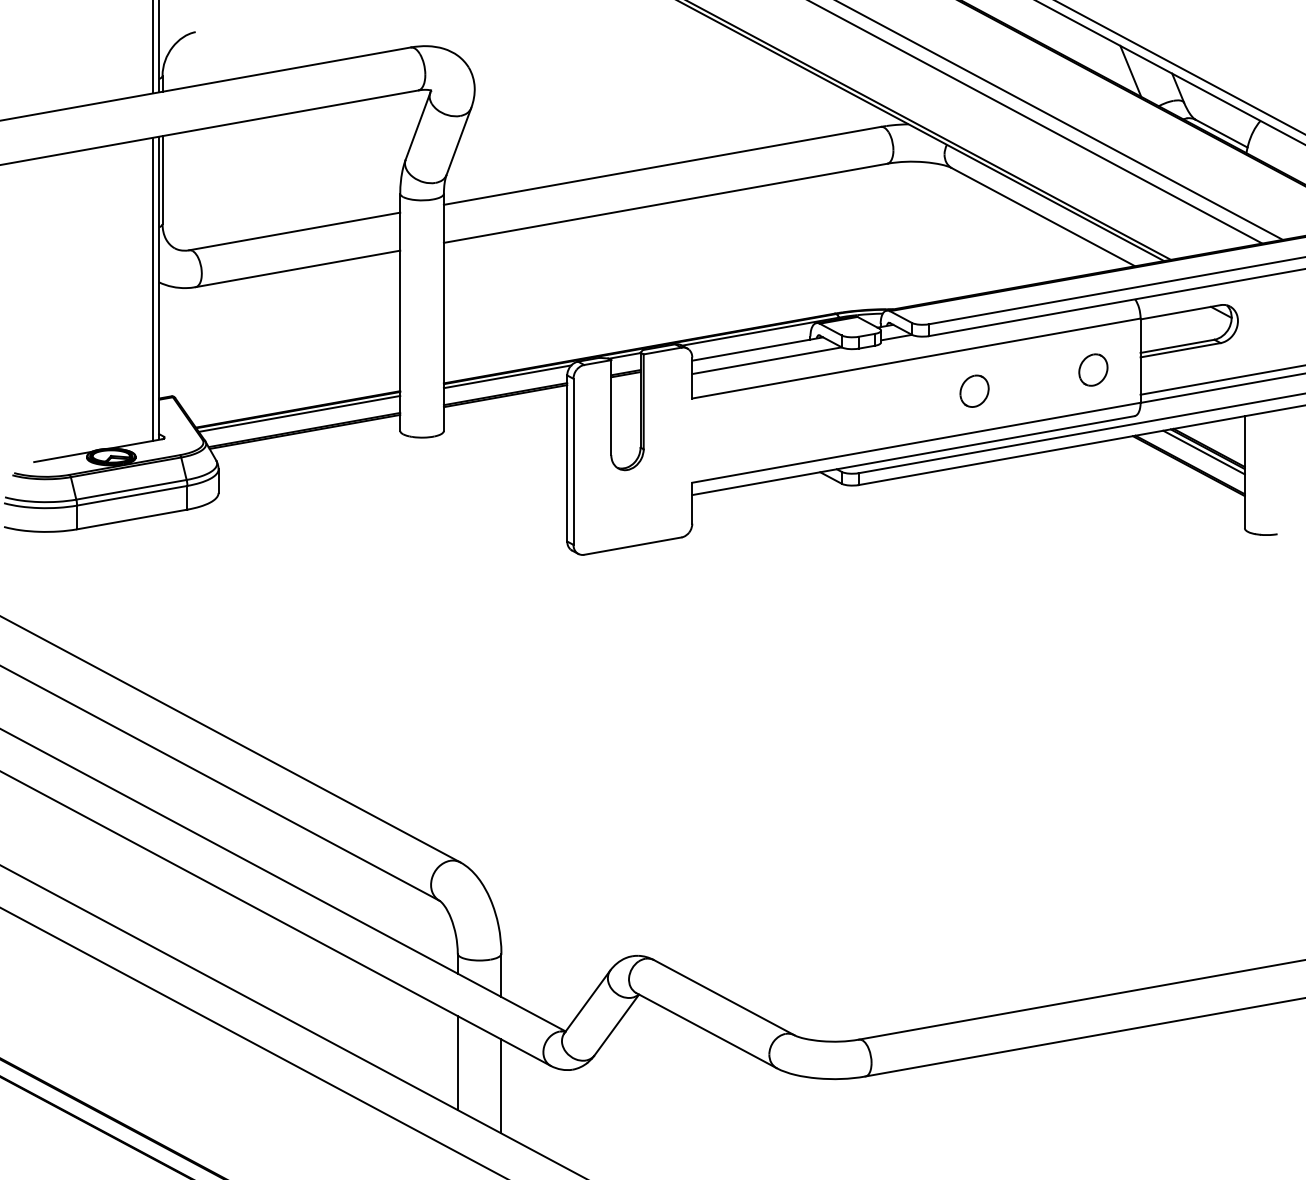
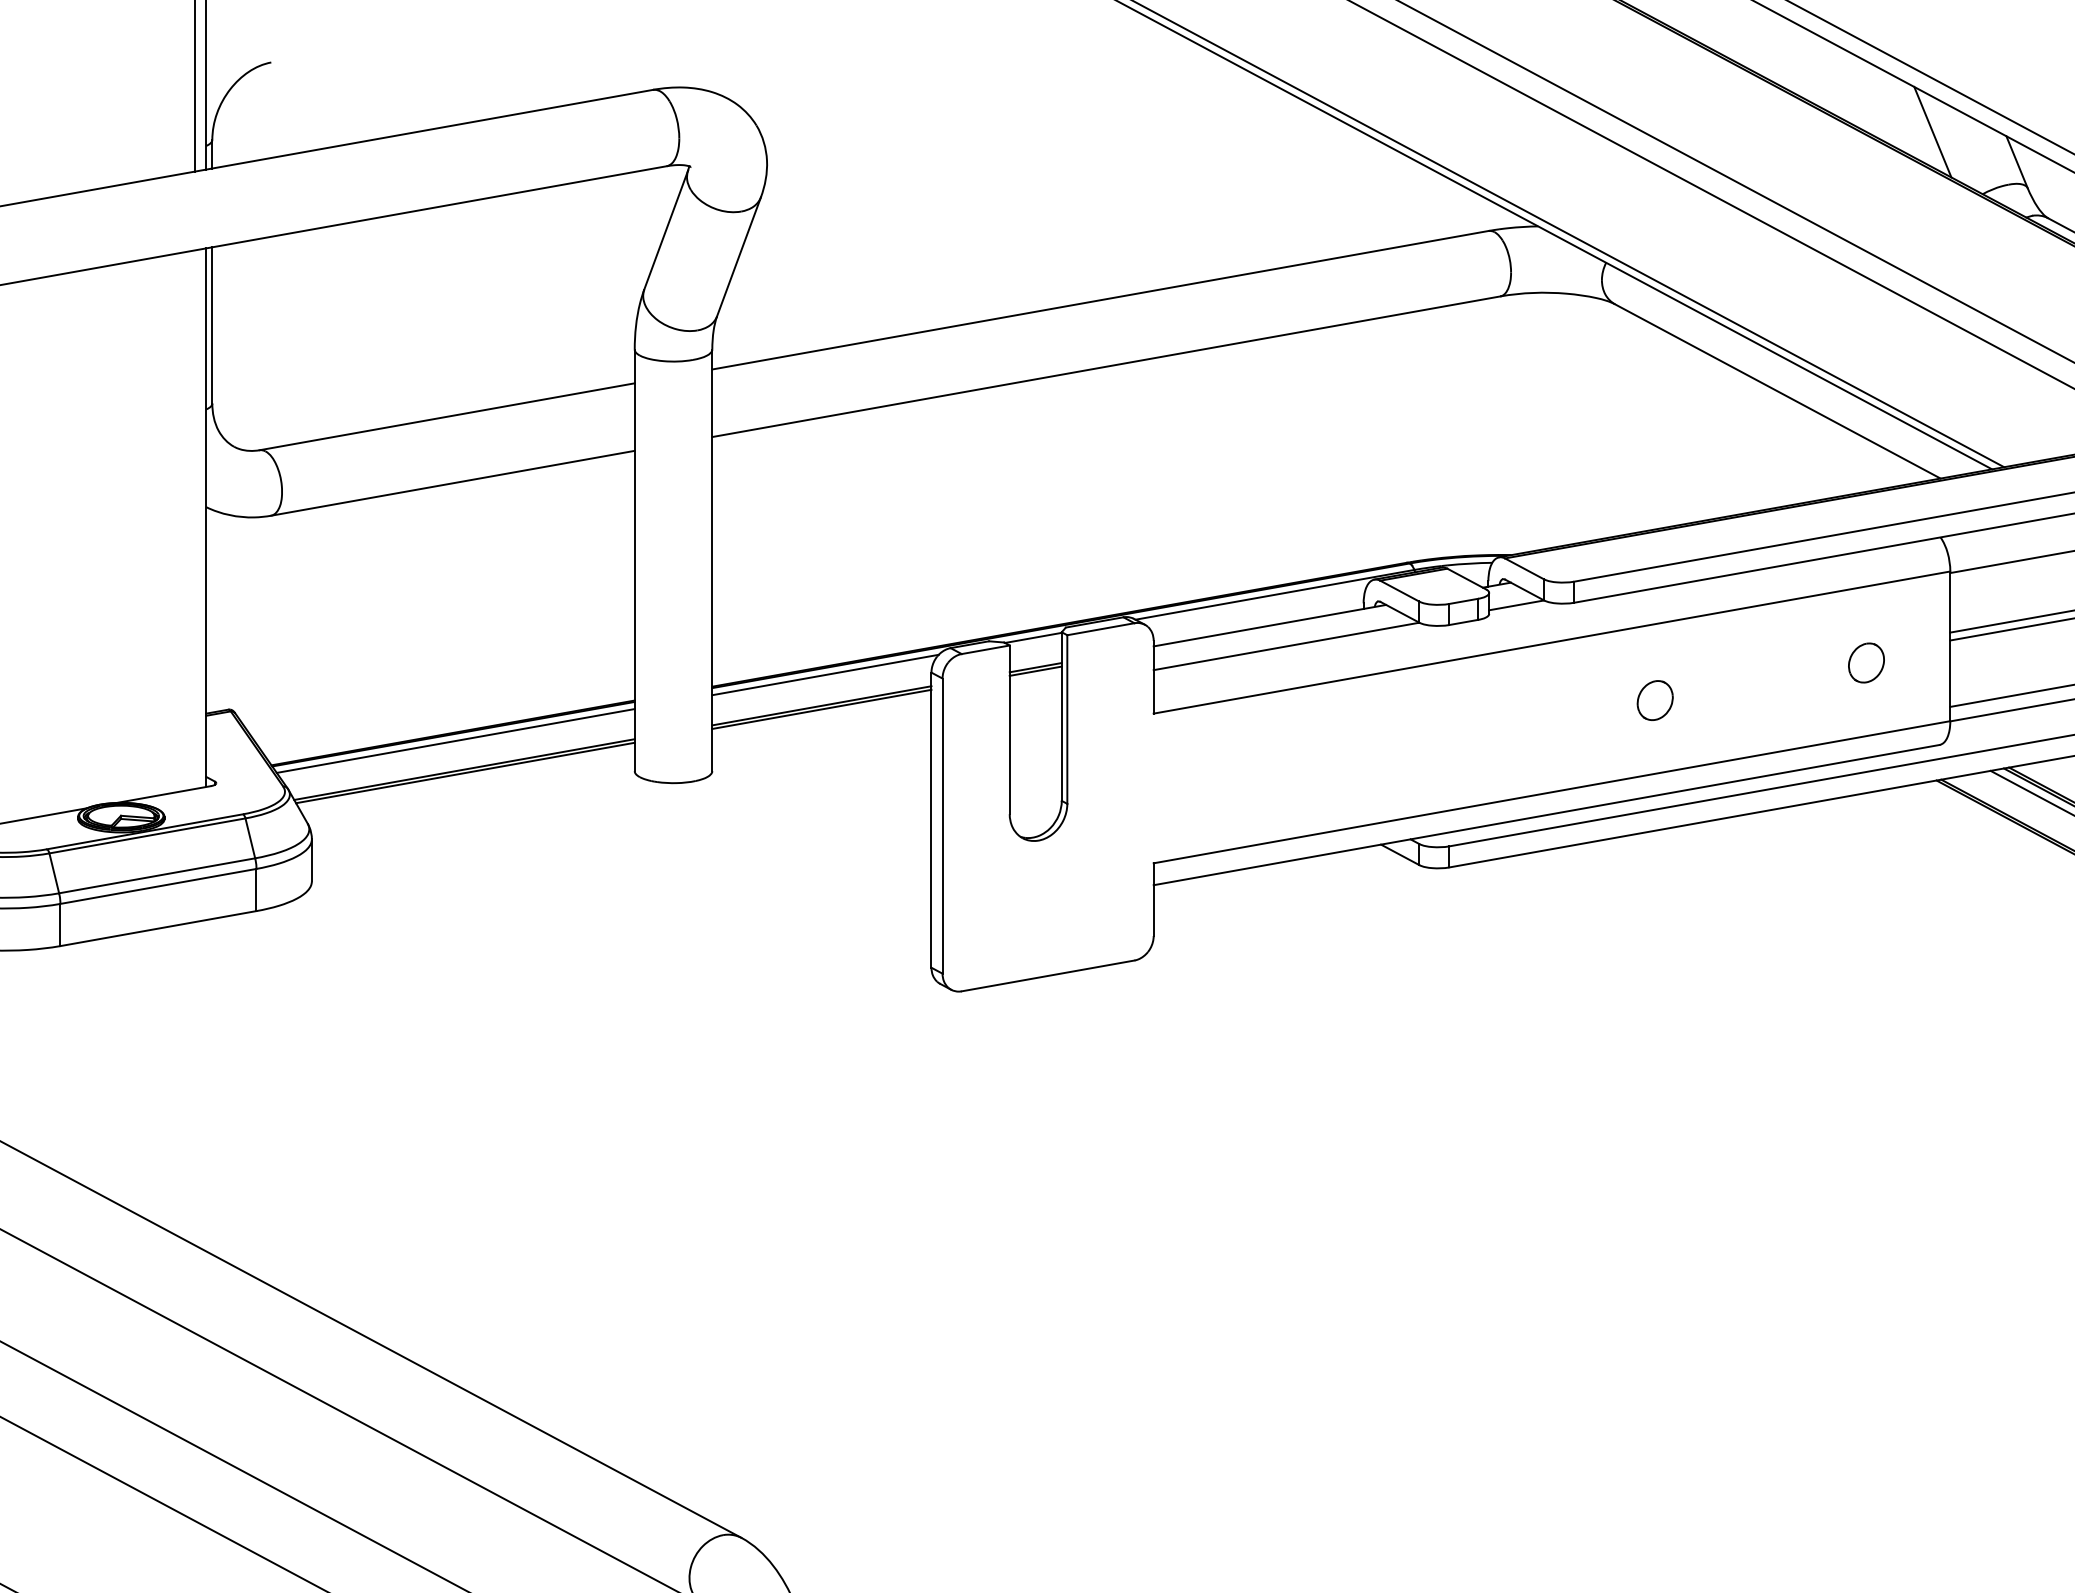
line: (152, 288) -> (194, 518), removed
part: (1093, 369) -> (1866, 662), size x0.7
part: (974, 390) -> (1655, 699), size x0.7

